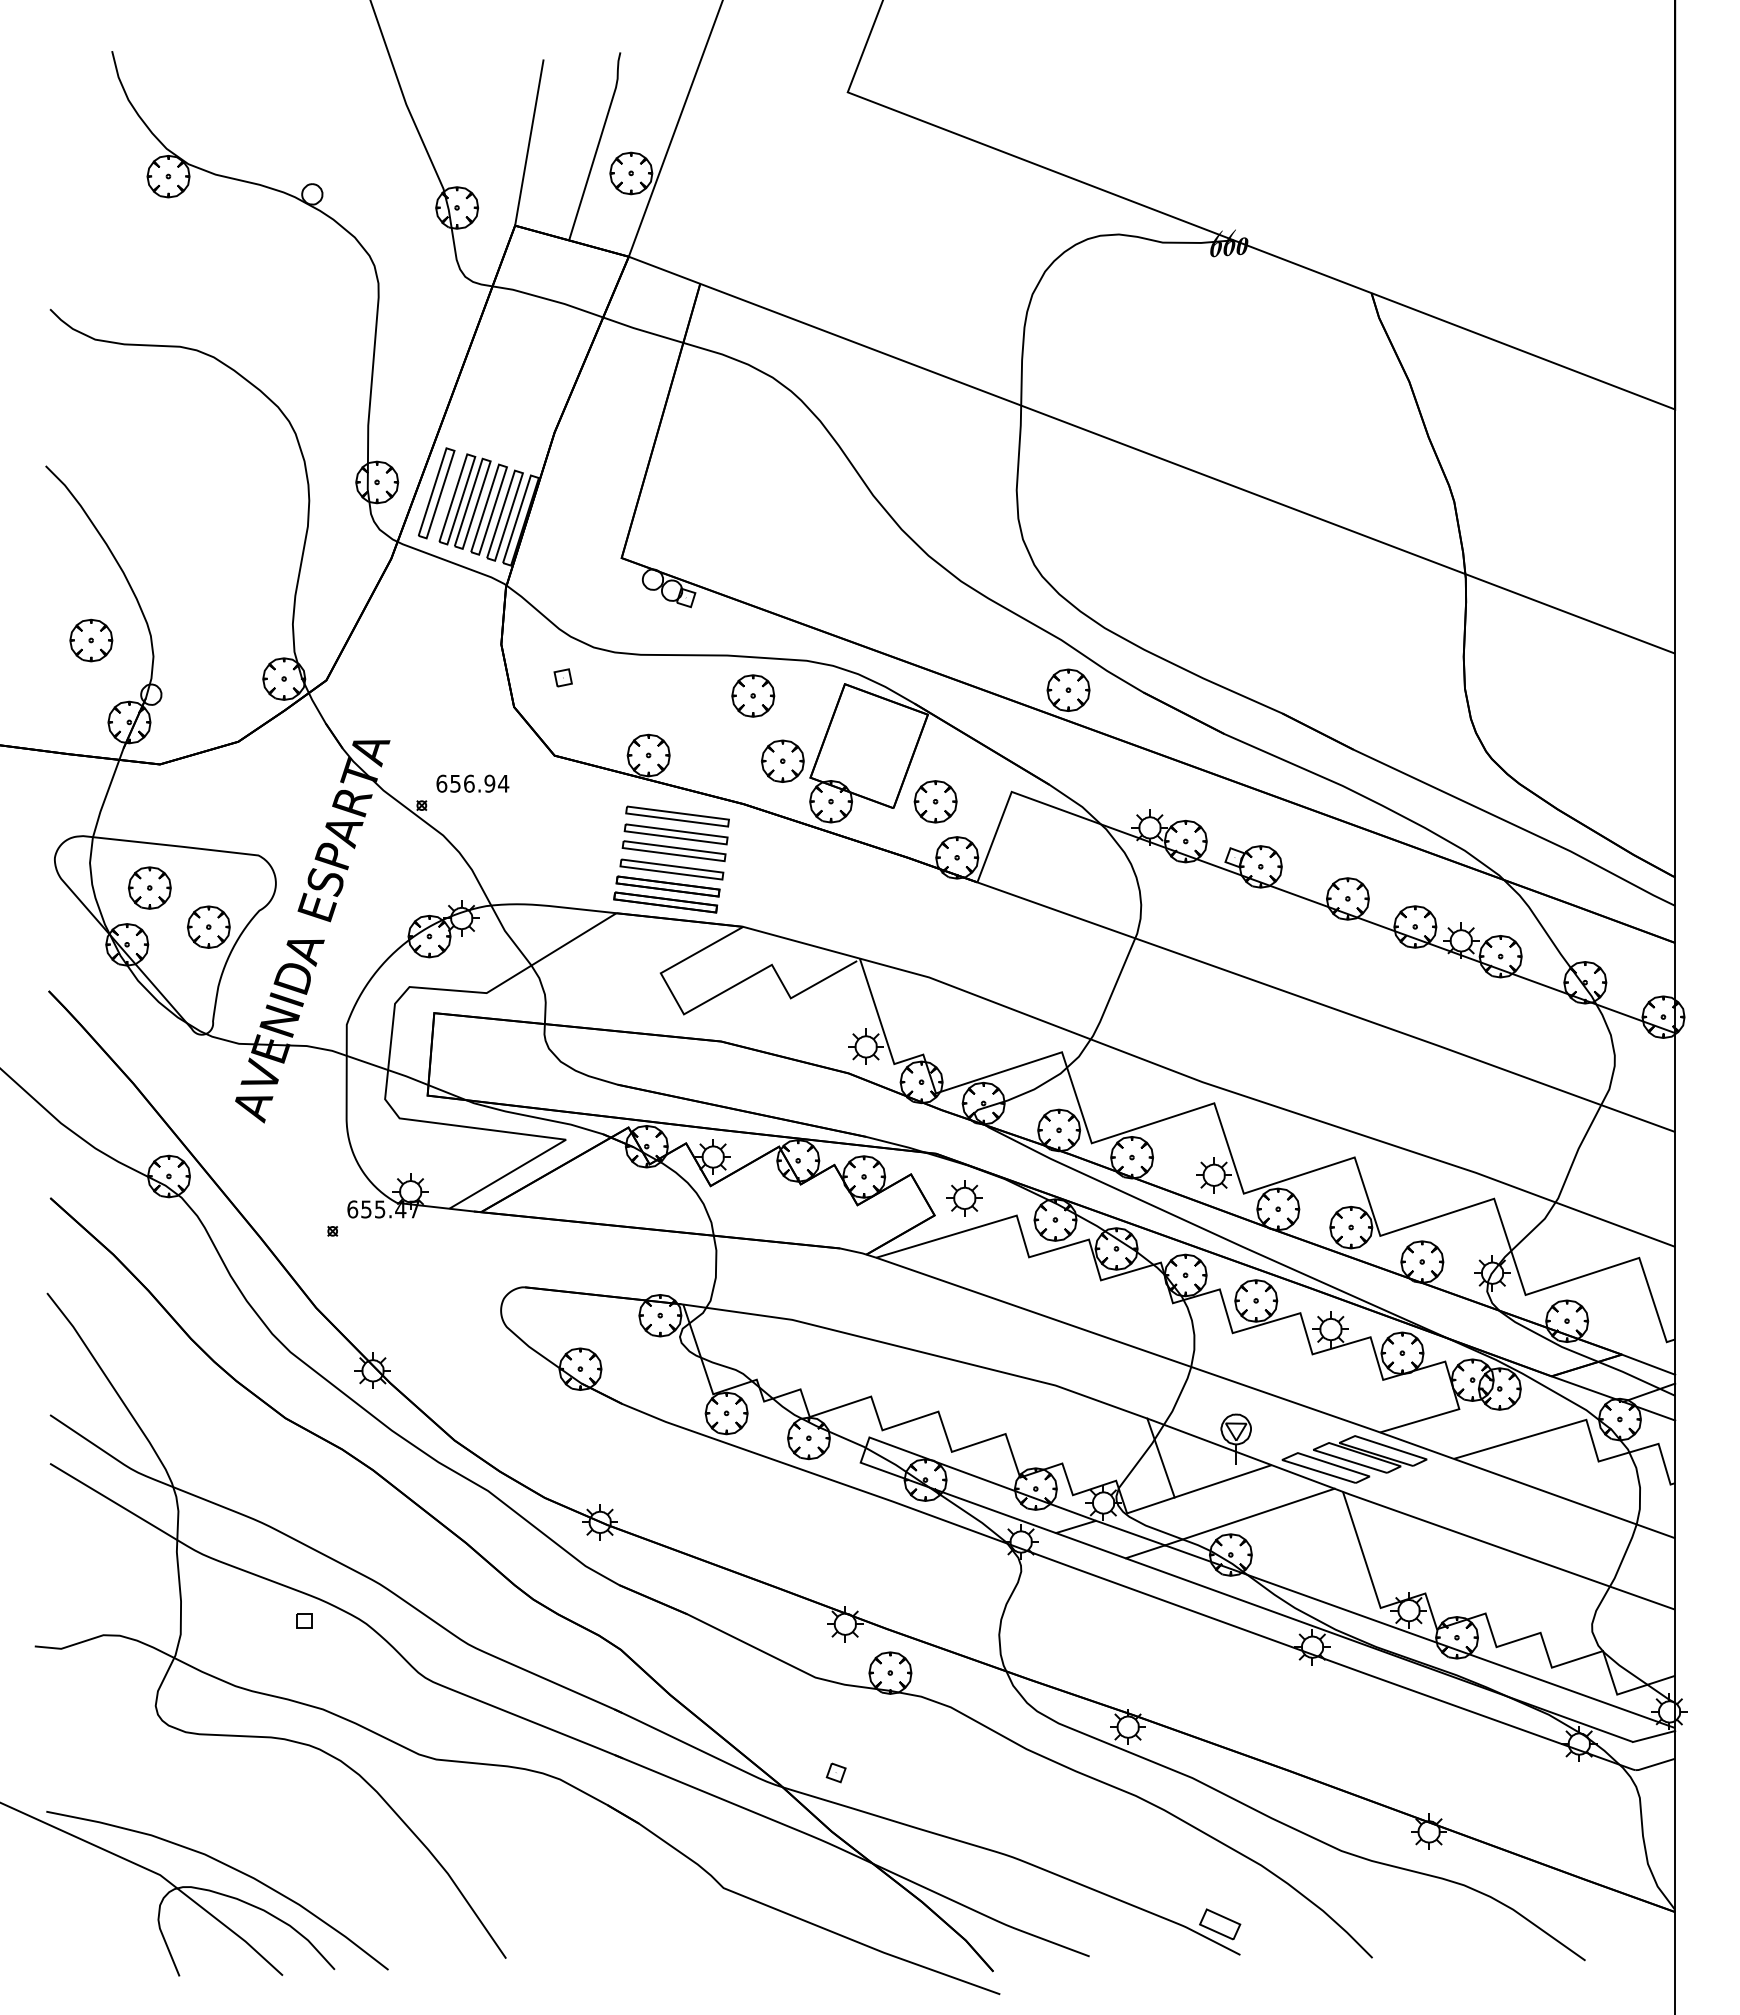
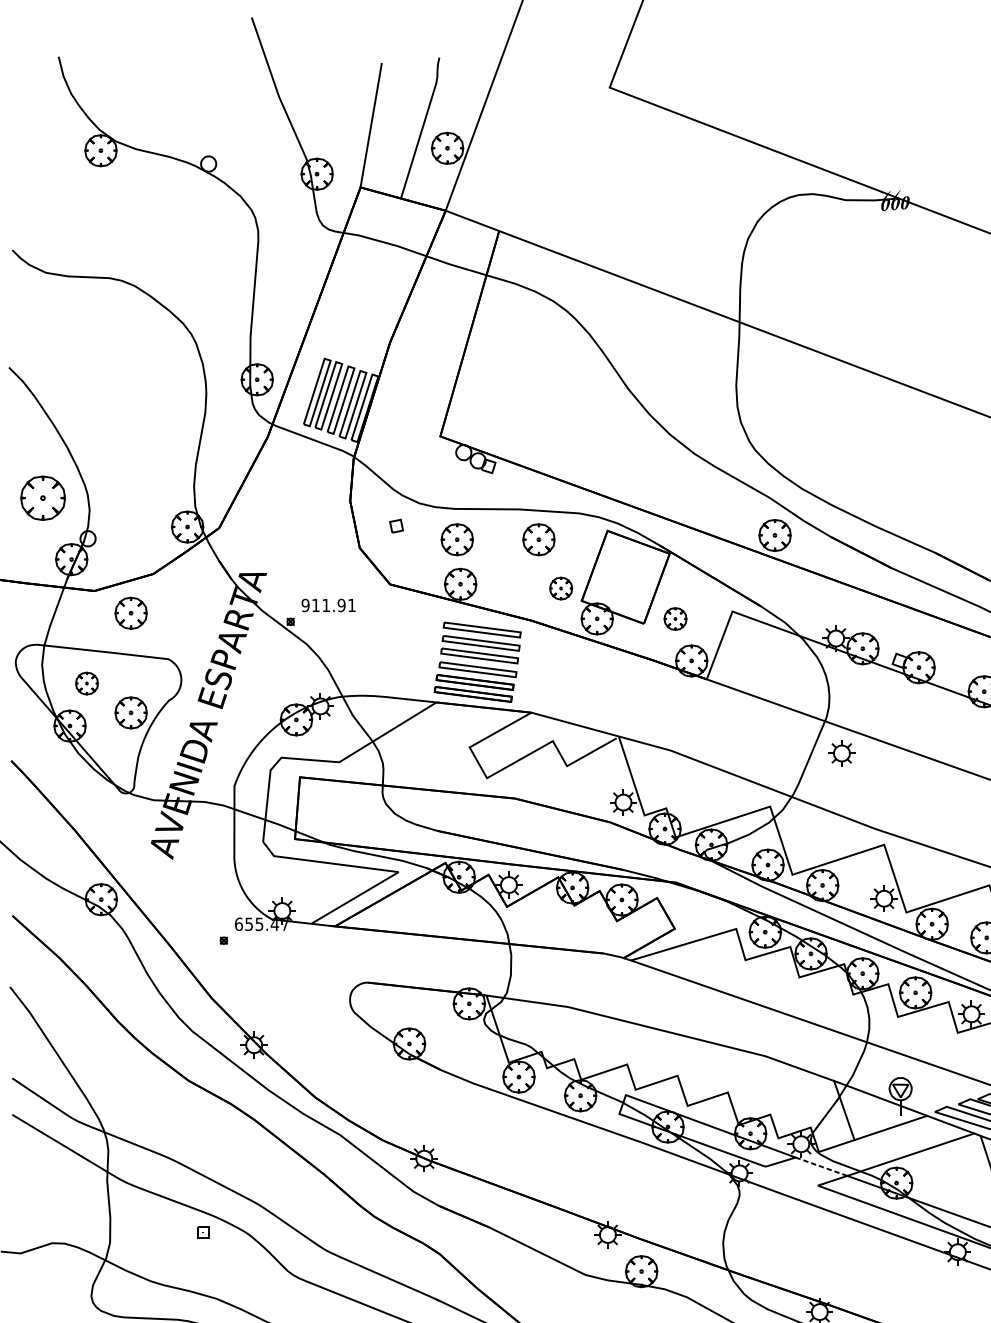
part: (436, 493) -> (301, 388), removed
part: (91, 640) -> (43, 498), size x1.4
part: (644, 695) -> (457, 539), added
part: (782, 760) -> (560, 588), size x0.7
text: (472, 783) -> (328, 605), 656.94 -> 911.91
part: (208, 793) -> (130, 612), added
part: (935, 801) -> (675, 618), size x0.7
part: (149, 887) -> (86, 683), size x0.7
part: (964, 1198) -> (841, 753), moved
line: (1130, 1533) -> (821, 1167), solid -> dashed
line: (1090, 1545) -> (791, 1176), removed

